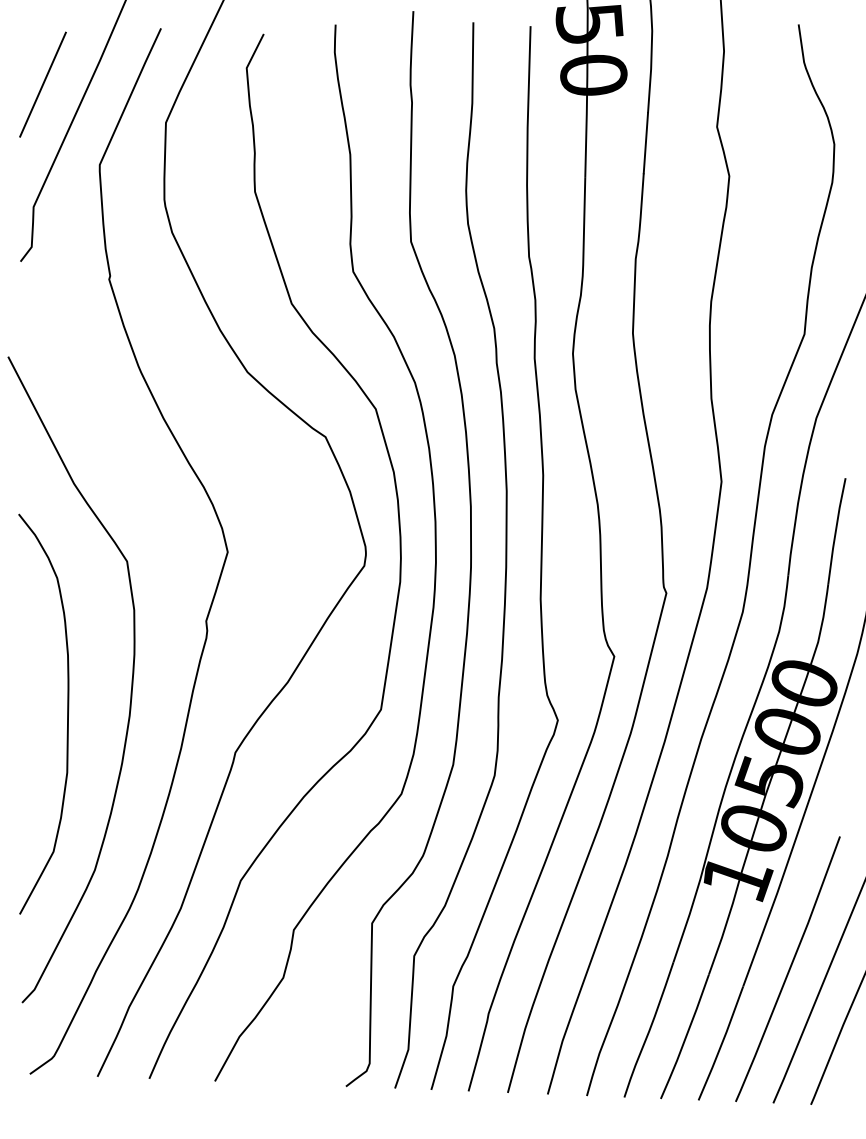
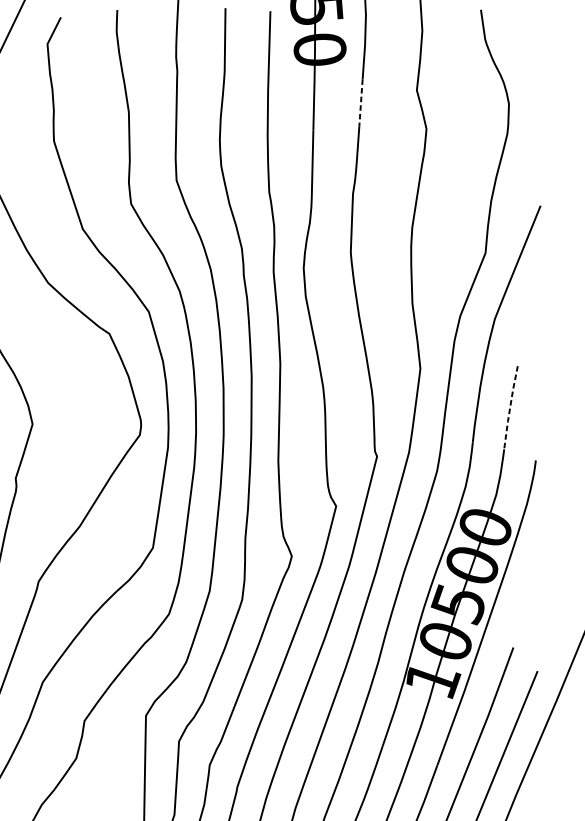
line: (645, 143) -> (360, 103), solid -> dashed
line: (835, 531) -> (509, 408), solid -> dashed

